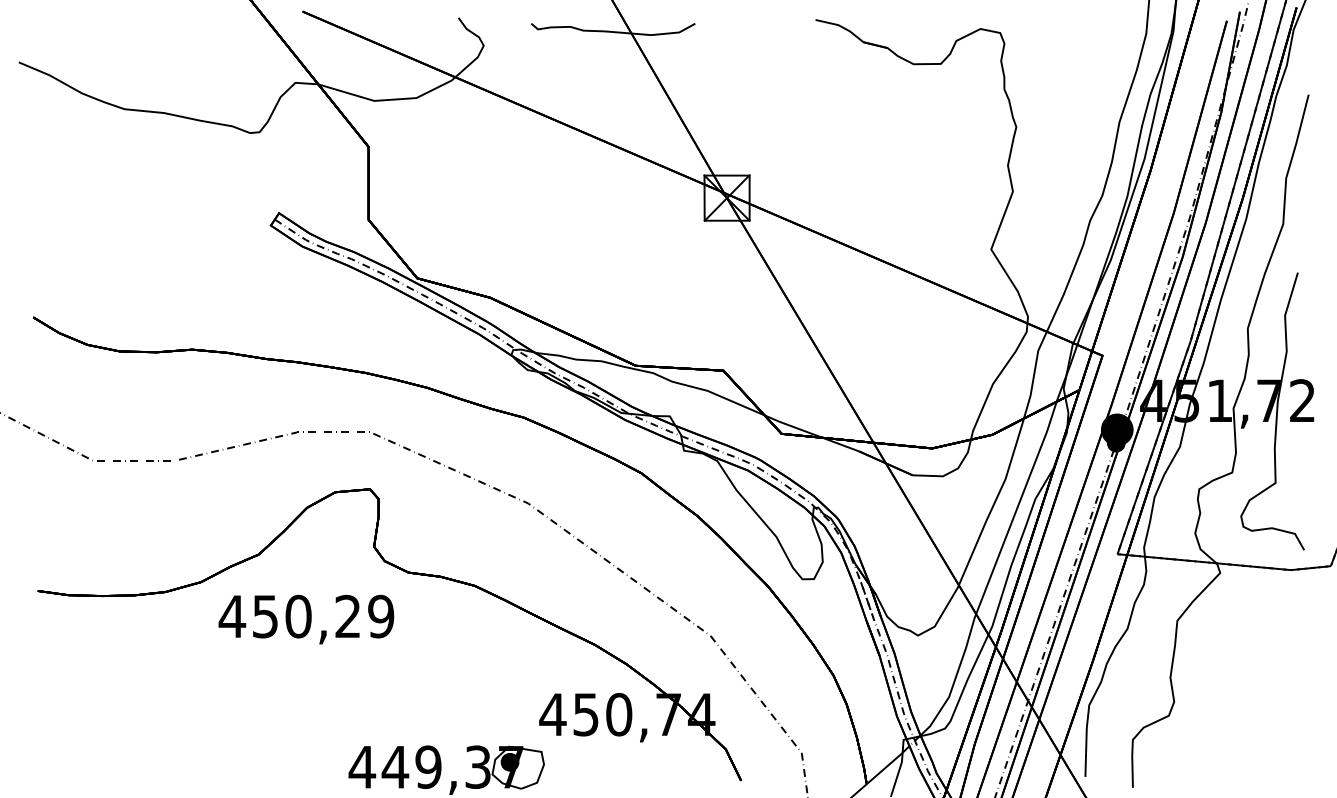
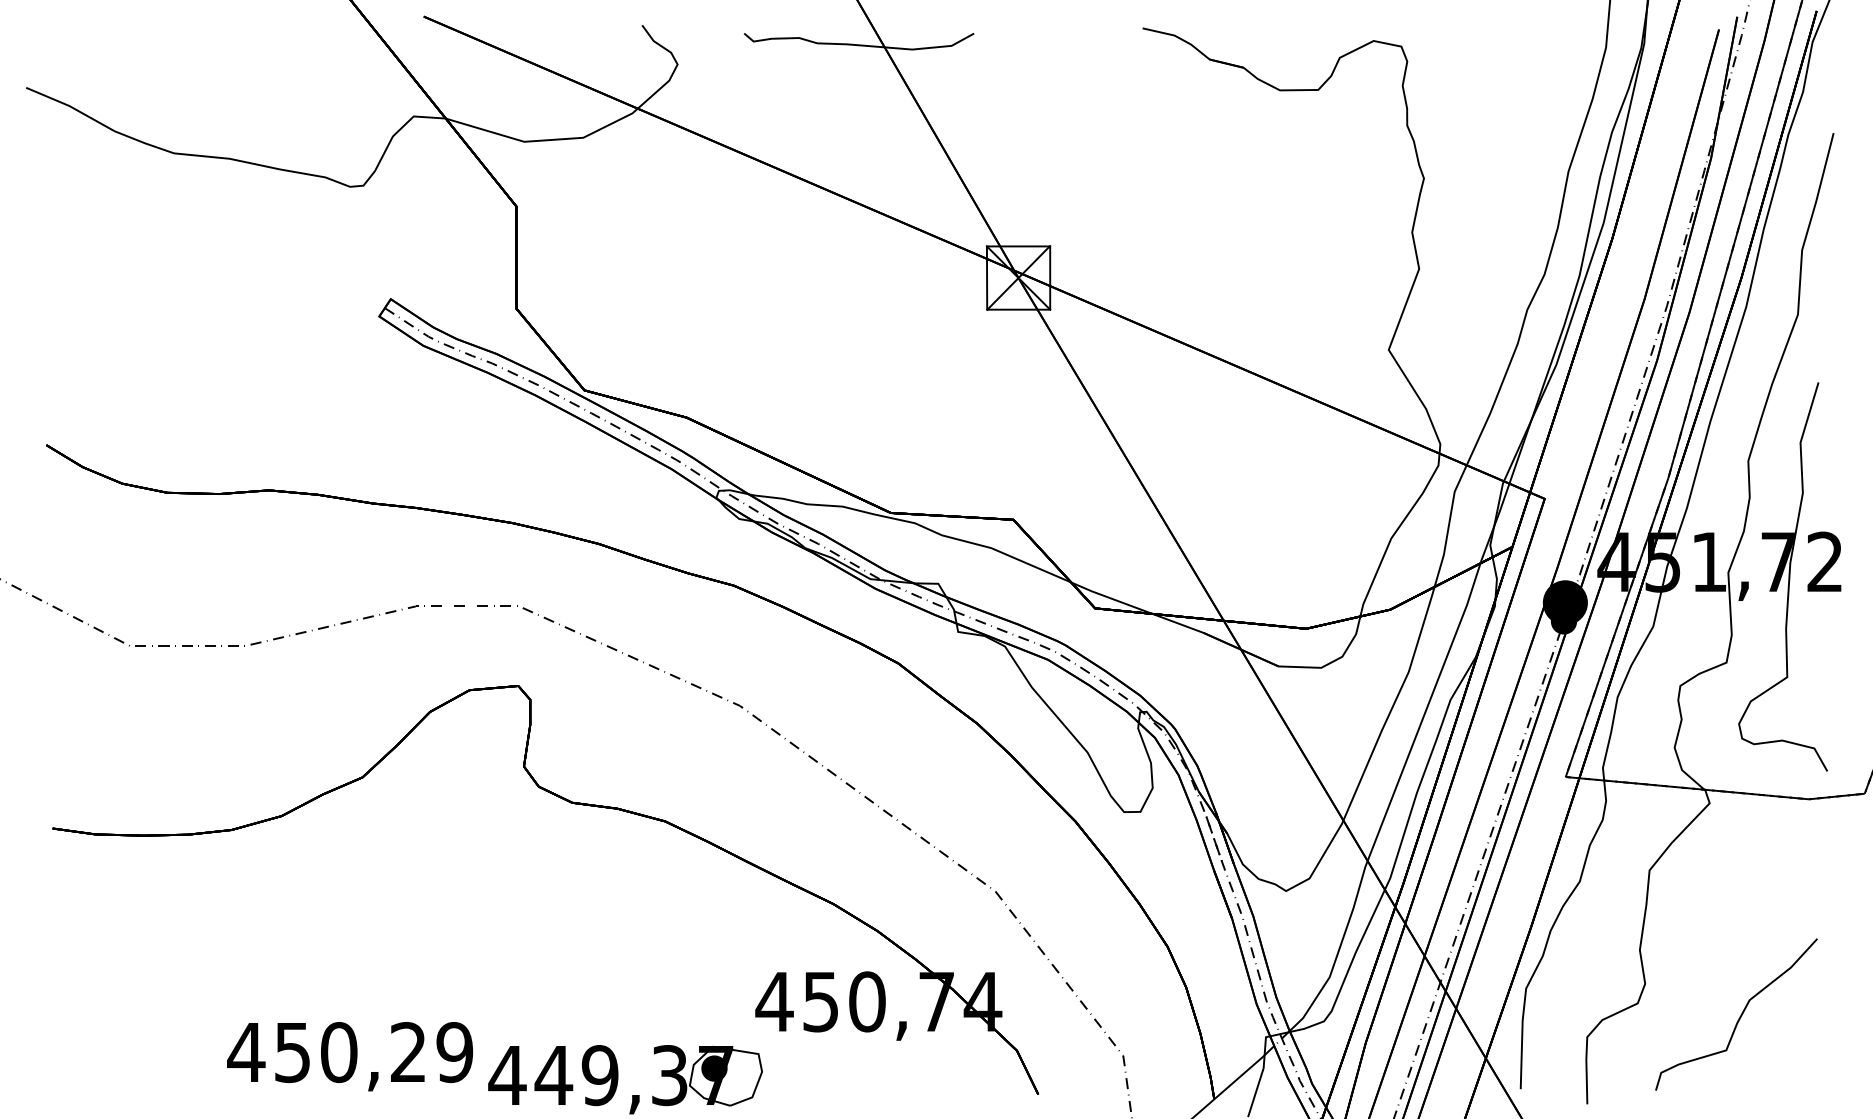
text: (306, 619) -> (350, 1056), moved
curve: (1241, 725) -> (1739, 1016), added

